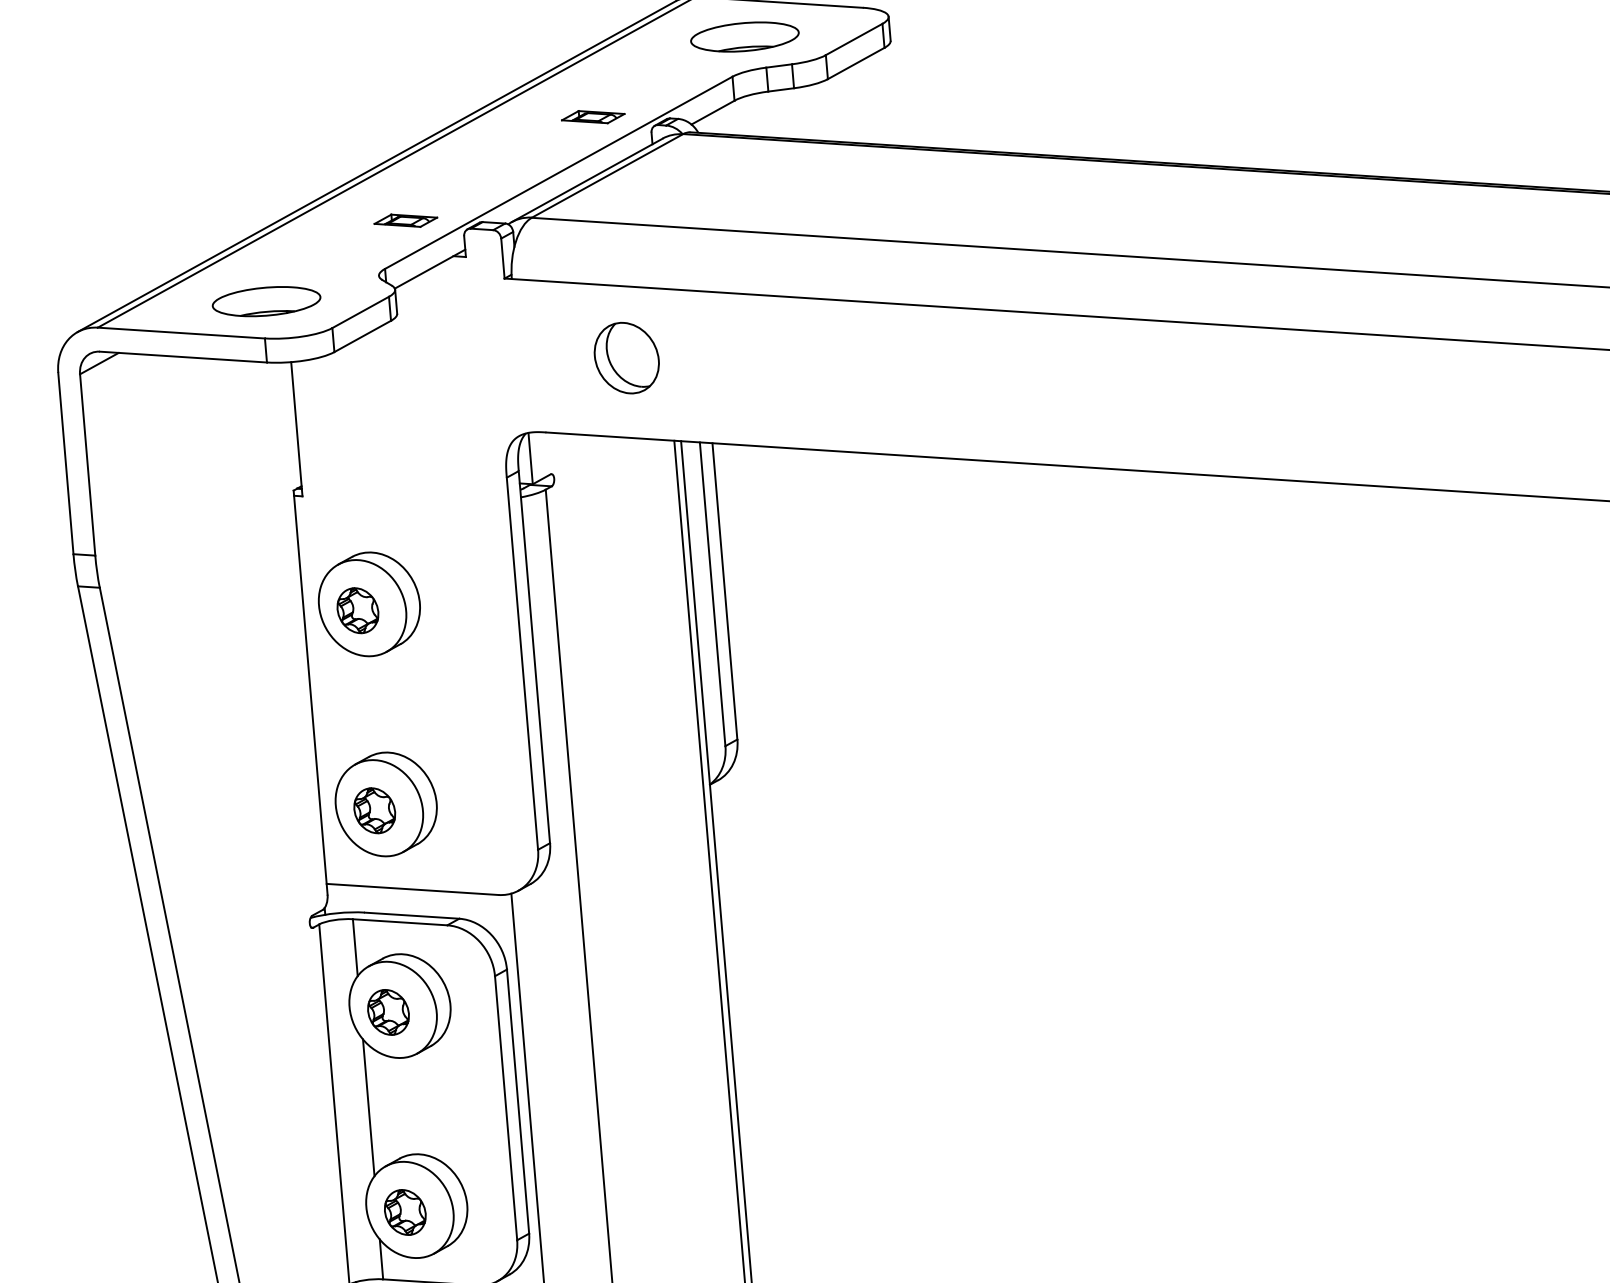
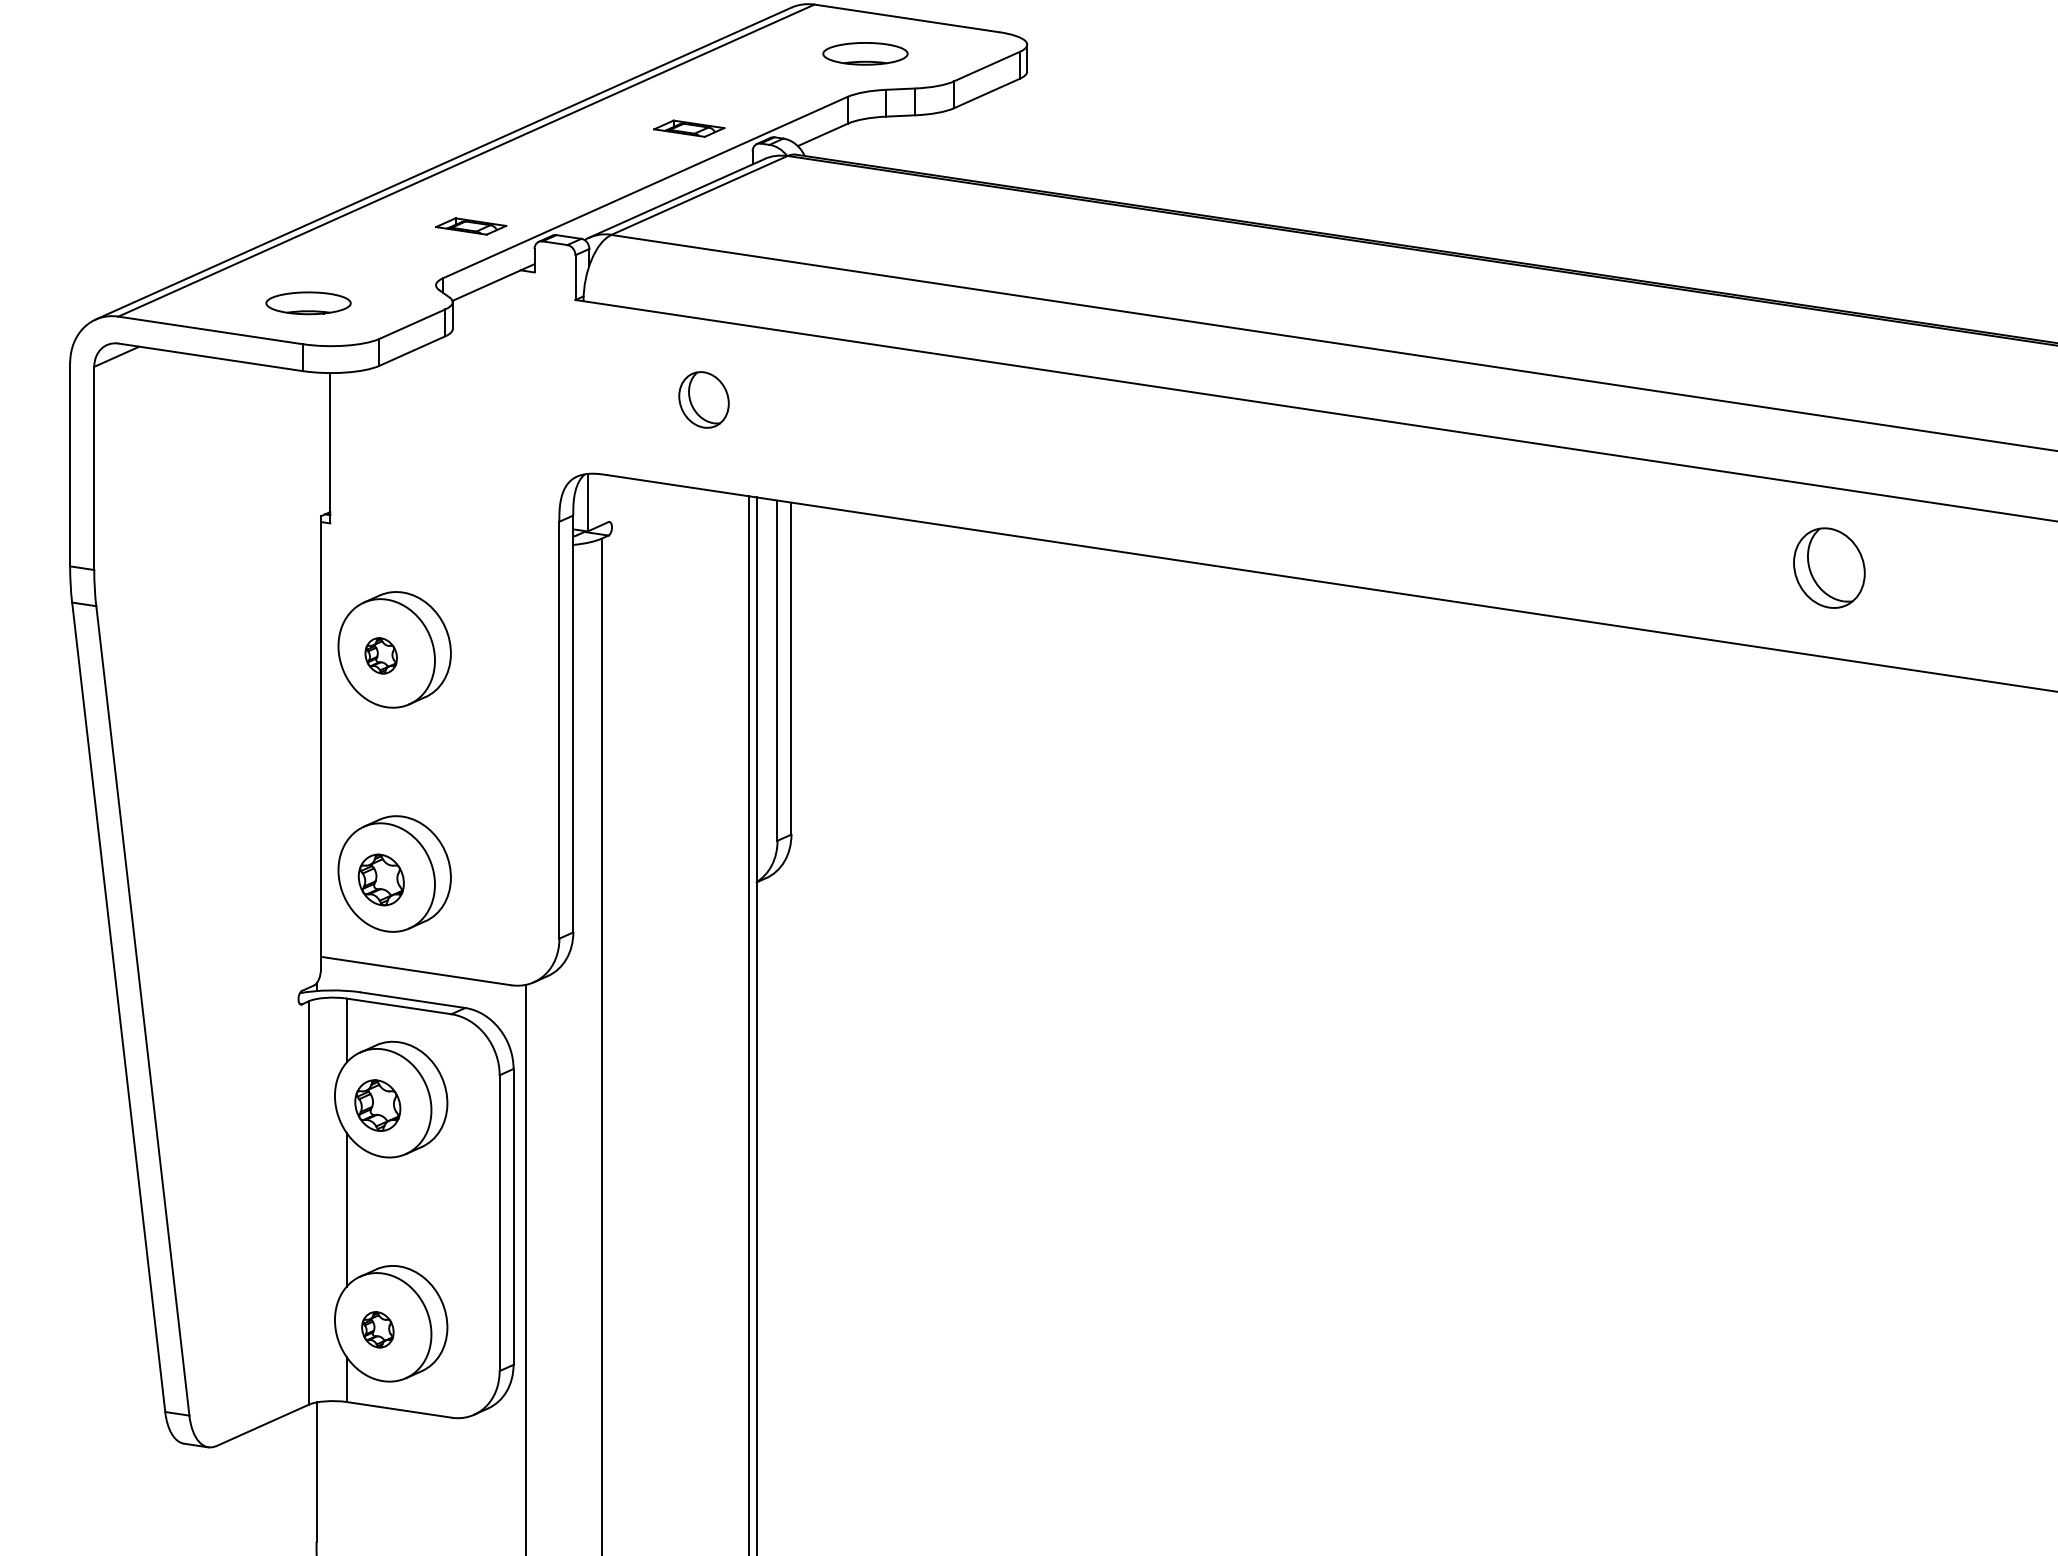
part: (744, 36) -> (865, 53), size x0.7
part: (266, 300) -> (308, 302), size x0.7
part: (626, 357) -> (703, 399), size x0.7
part: (357, 610) -> (380, 655), size x0.7
part: (405, 1212) -> (377, 1329), size x0.7

